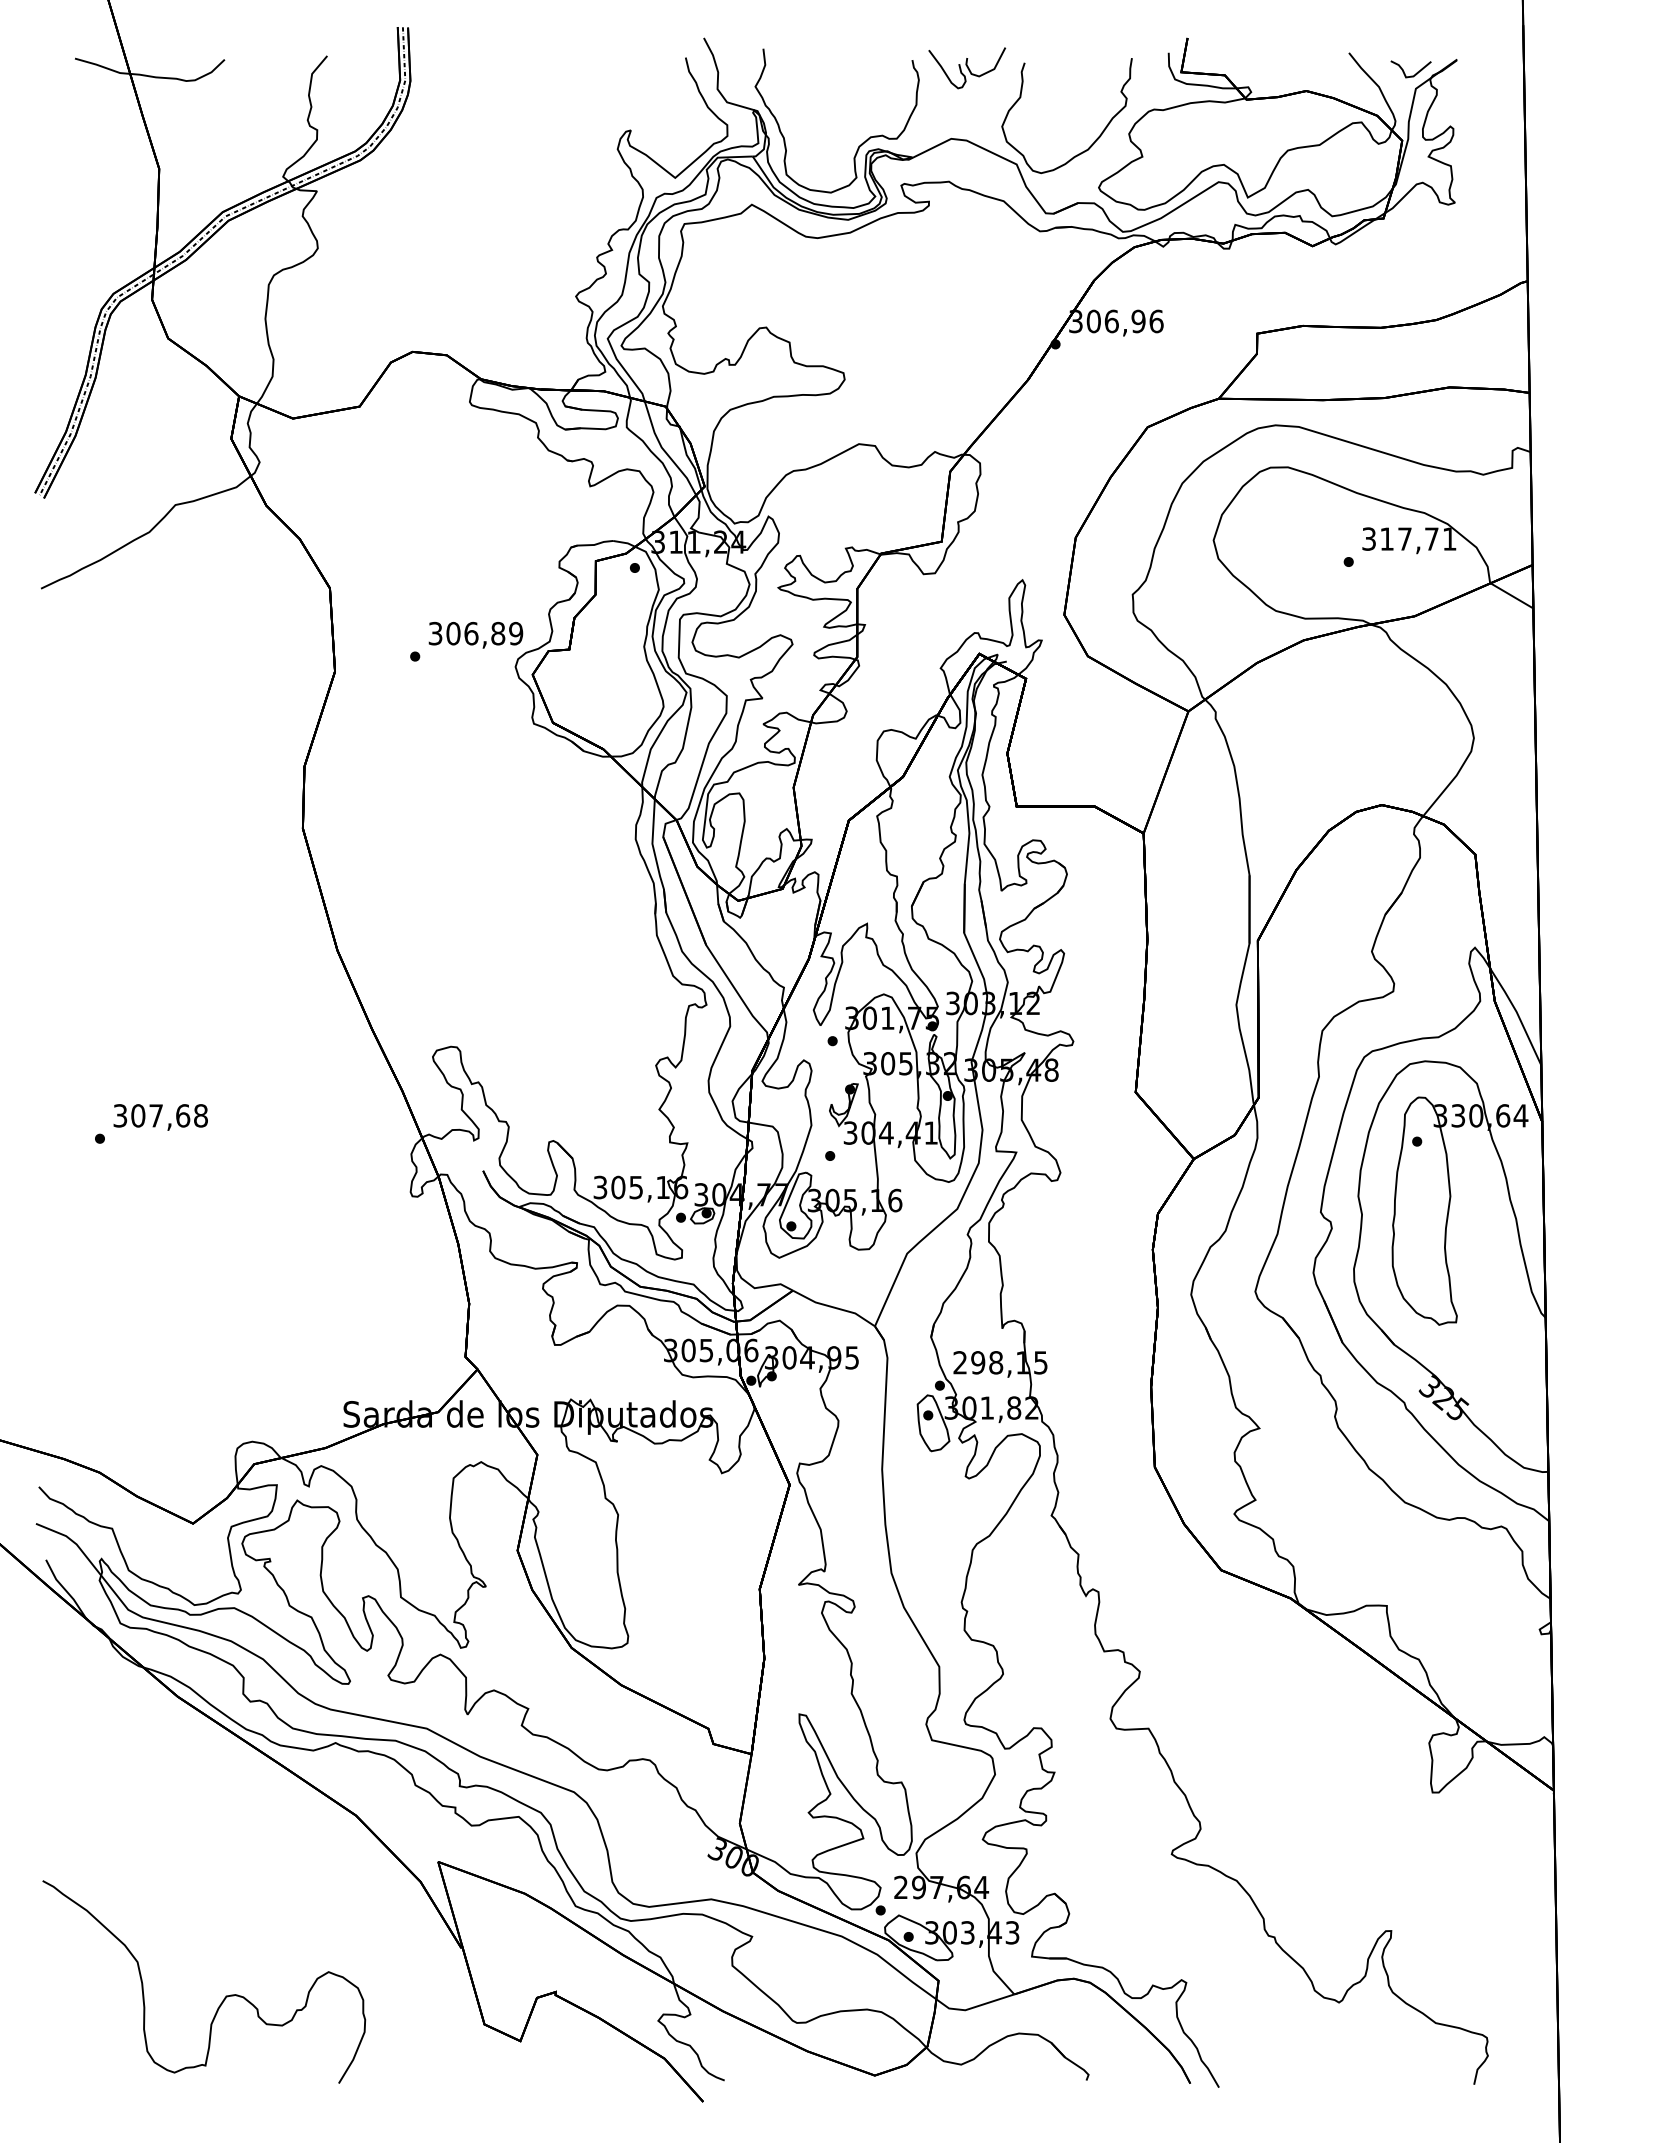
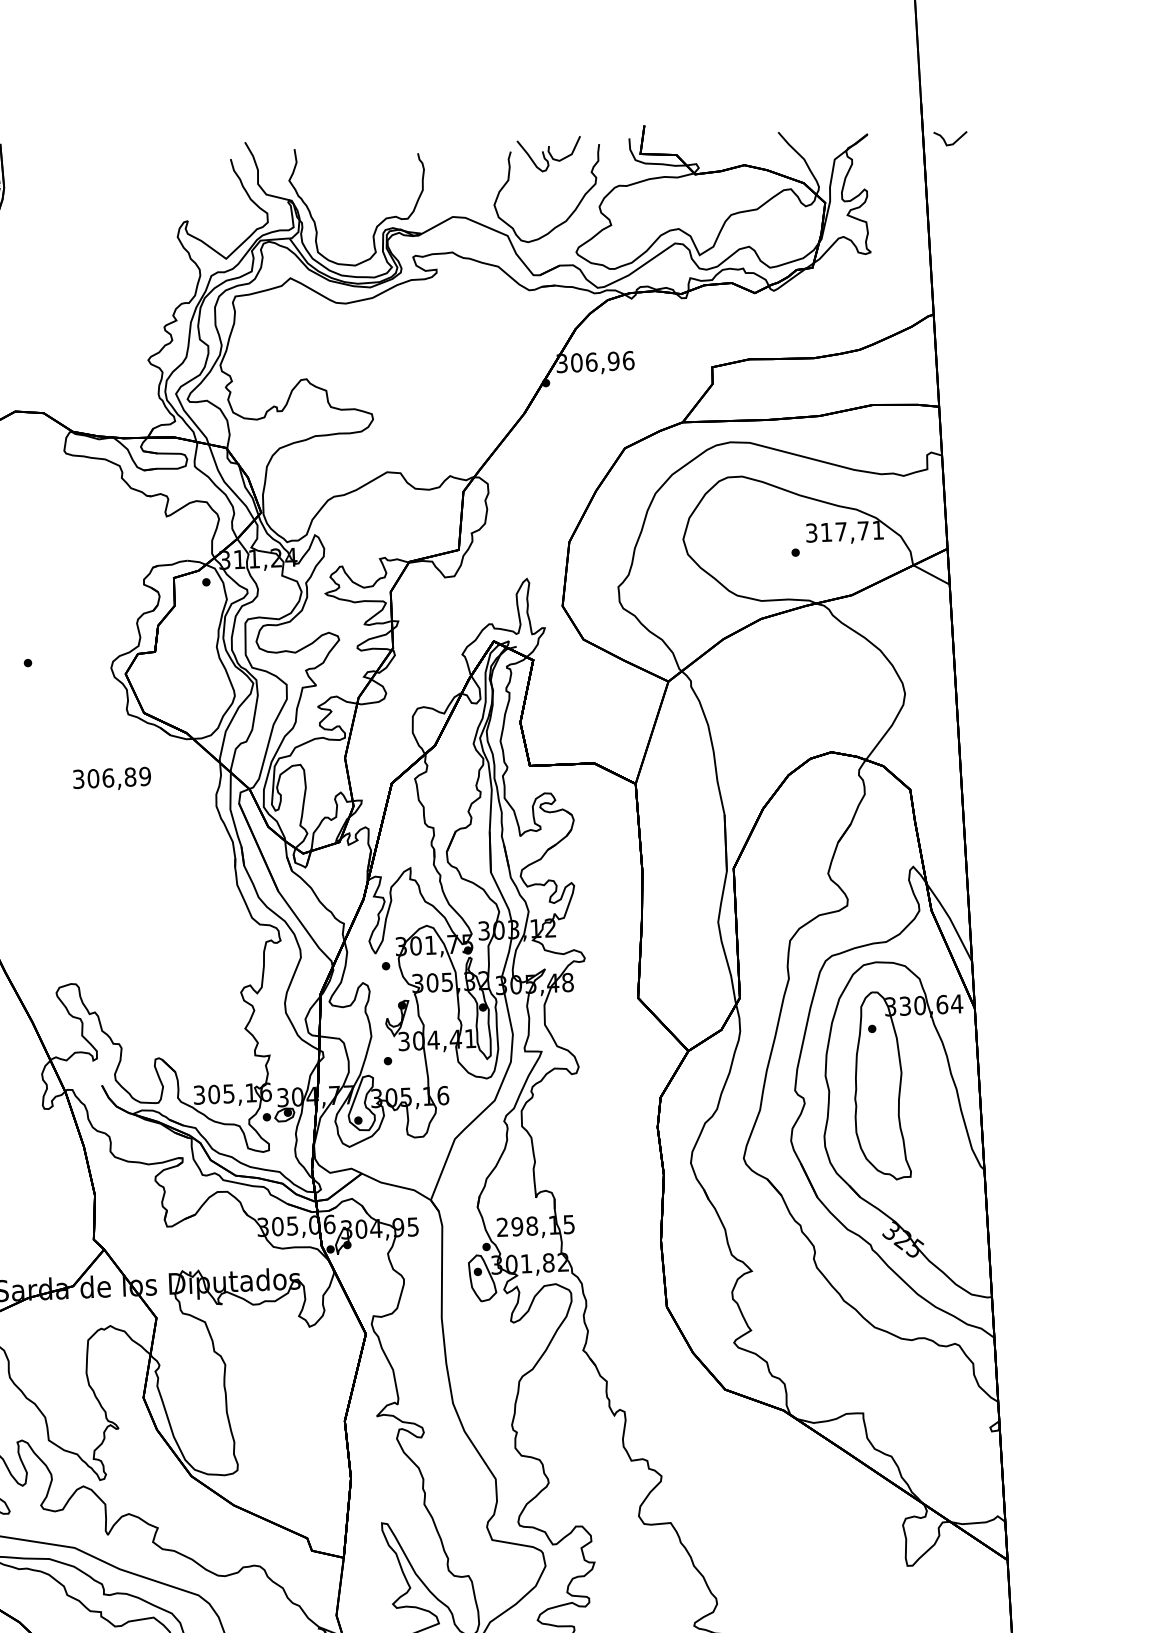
part: (967, 68) -> (549, 154), moved
curve: (1410, 75) -> (950, 143), moved
text: (475, 635) -> (111, 779), moved

